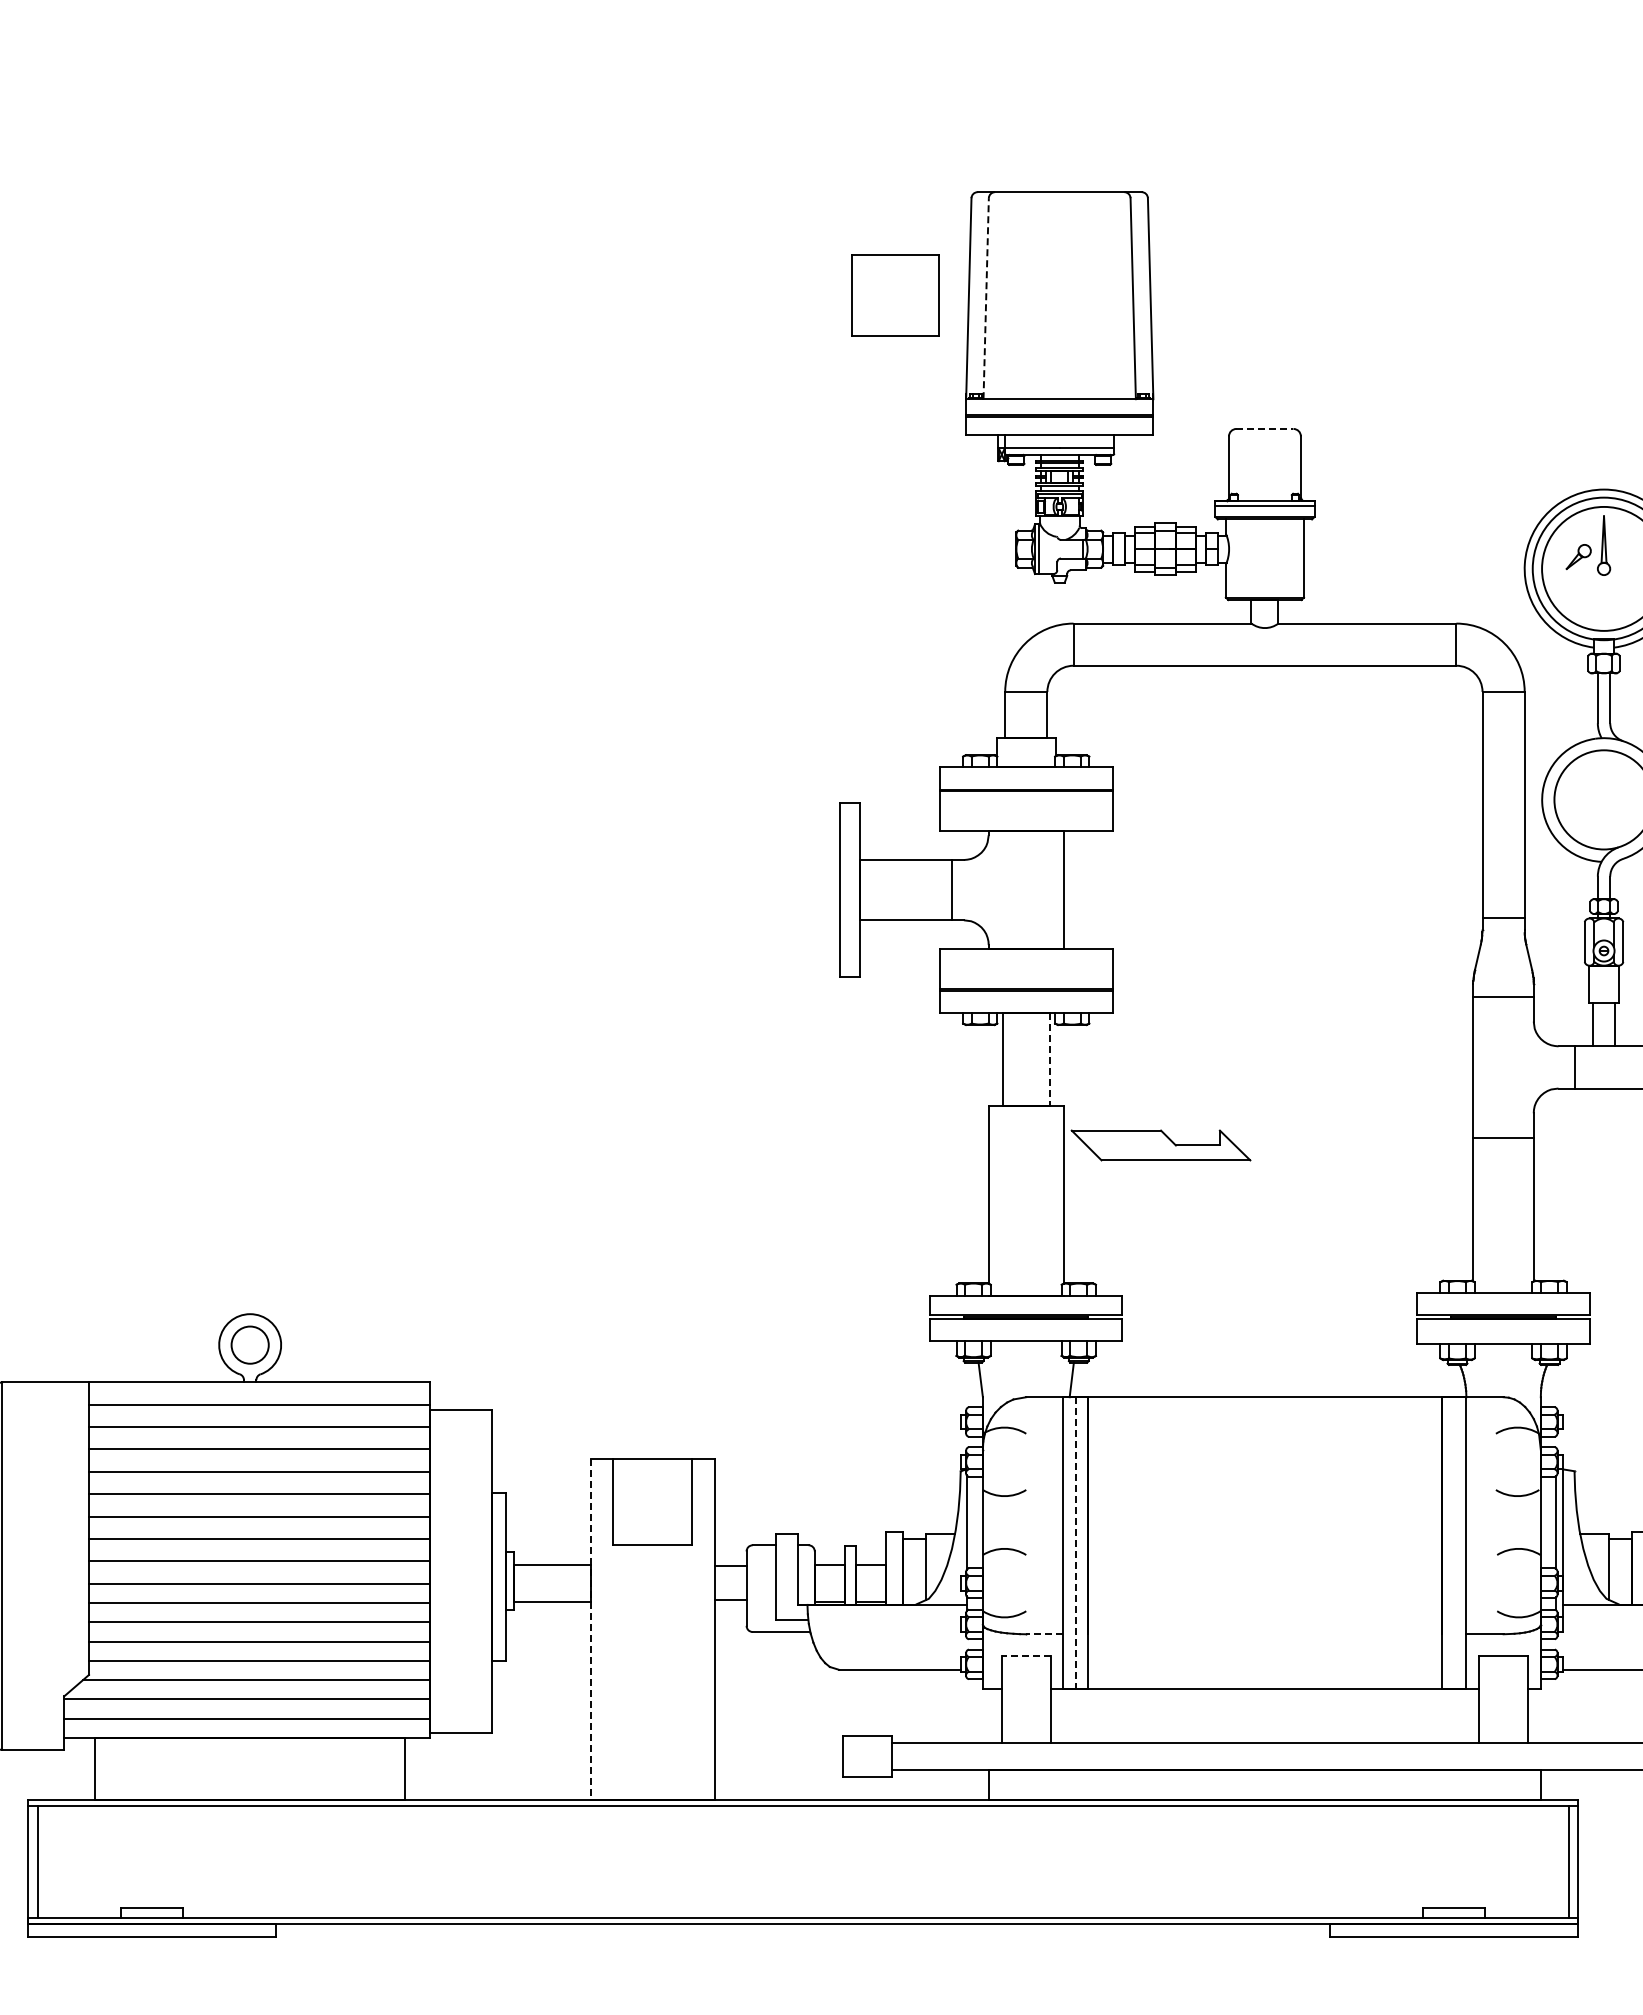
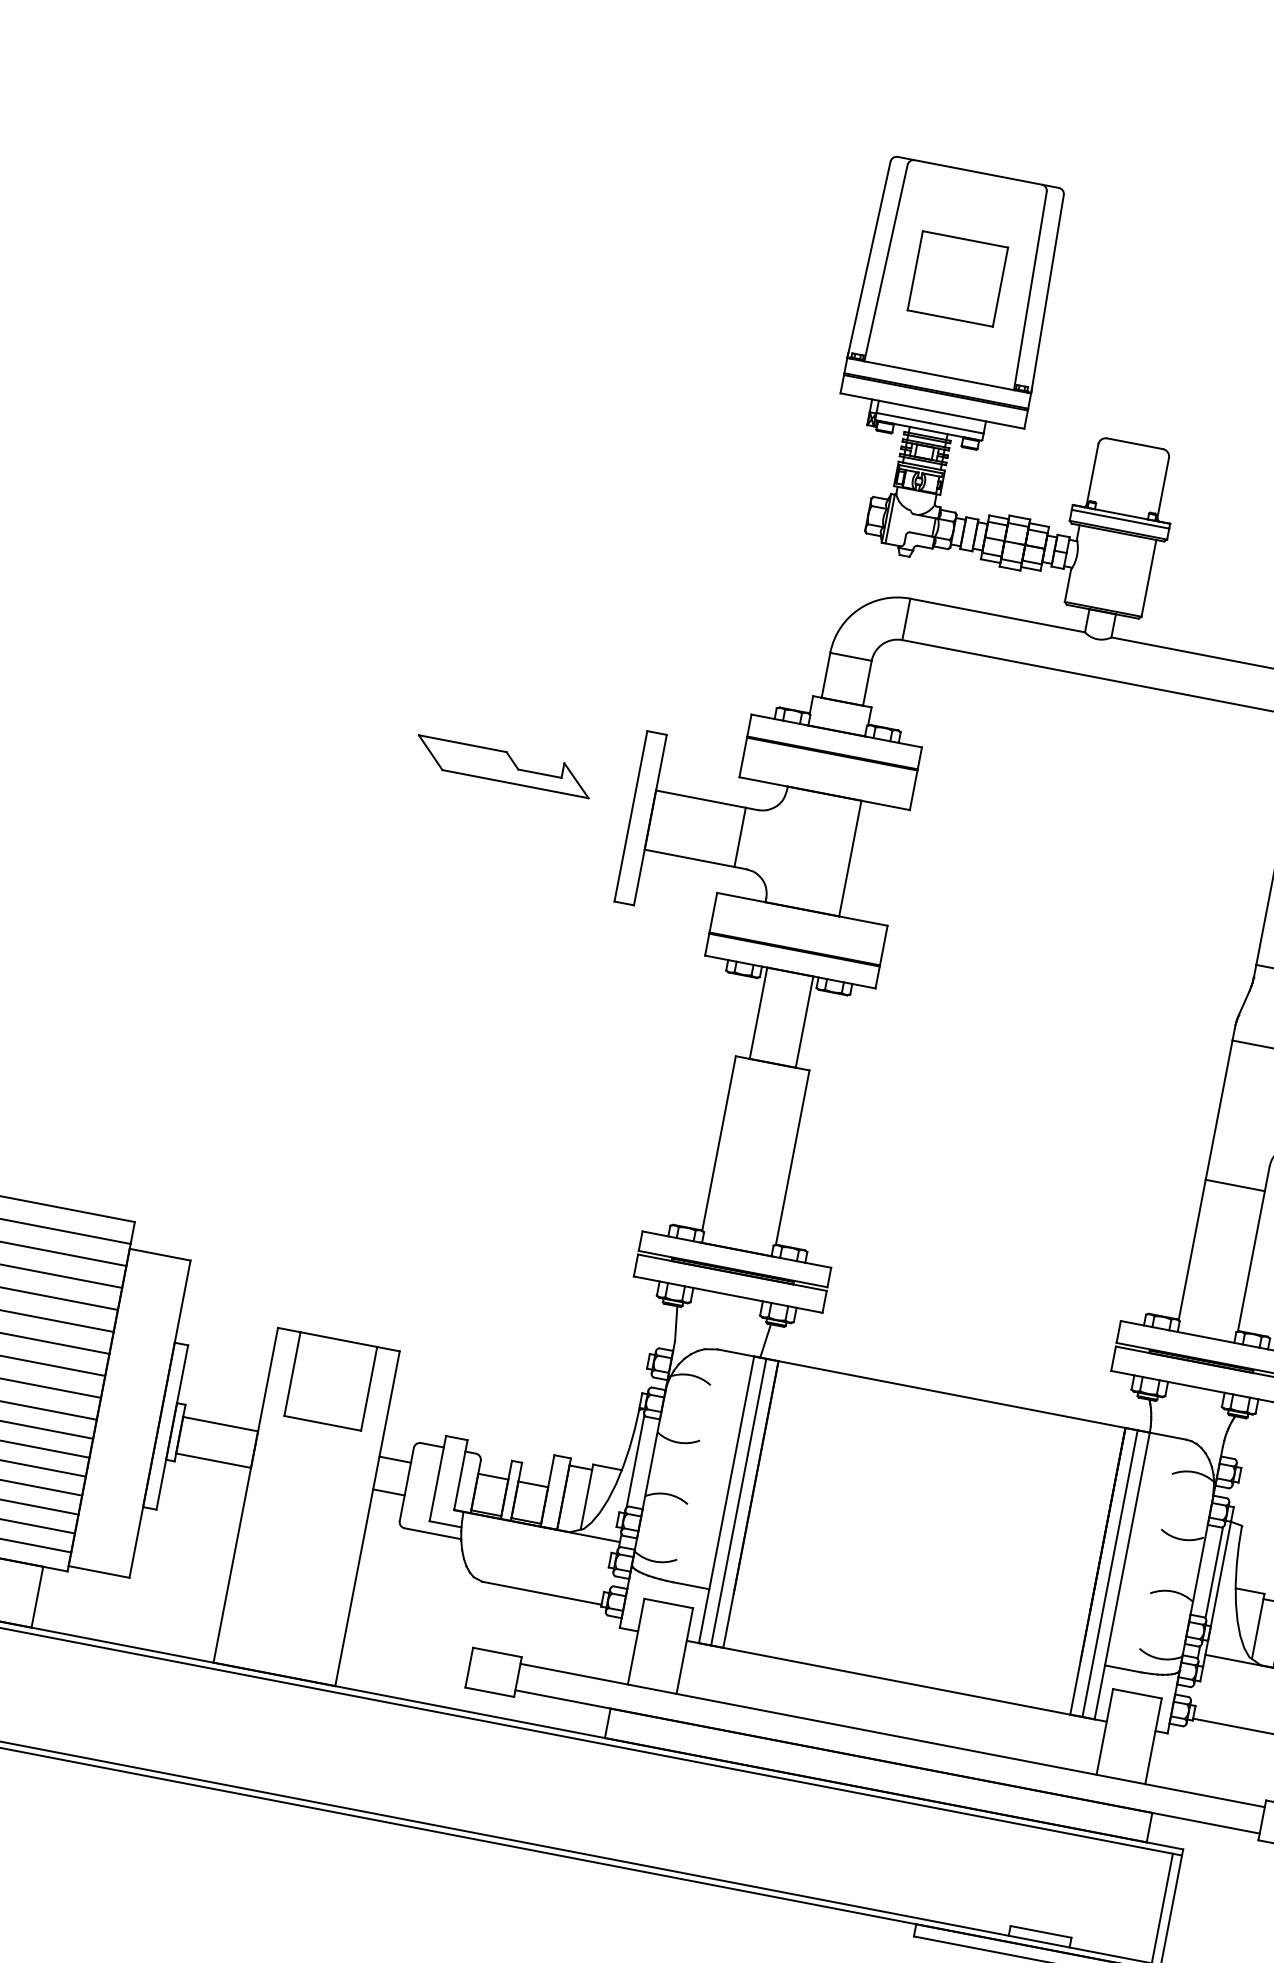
part: (895, 295) -> (957, 278), moved
line: (986, 298) -> (886, 263), dashed -> solid
line: (1264, 428) -> (1134, 443), dashed -> solid
line: (1049, 1059) -> (804, 1022), dashed -> solid
part: (1160, 1145) -> (503, 766), moved
line: (1075, 1543) -> (738, 1502), dashed -> solid
line: (1454, 1543) -> (1110, 1574), added
line: (590, 1630) -> (245, 1496), dashed -> solid
line: (1044, 1634) -> (690, 1585), dashed -> solid
line: (1026, 1655) -> (669, 1603), dashed -> solid

